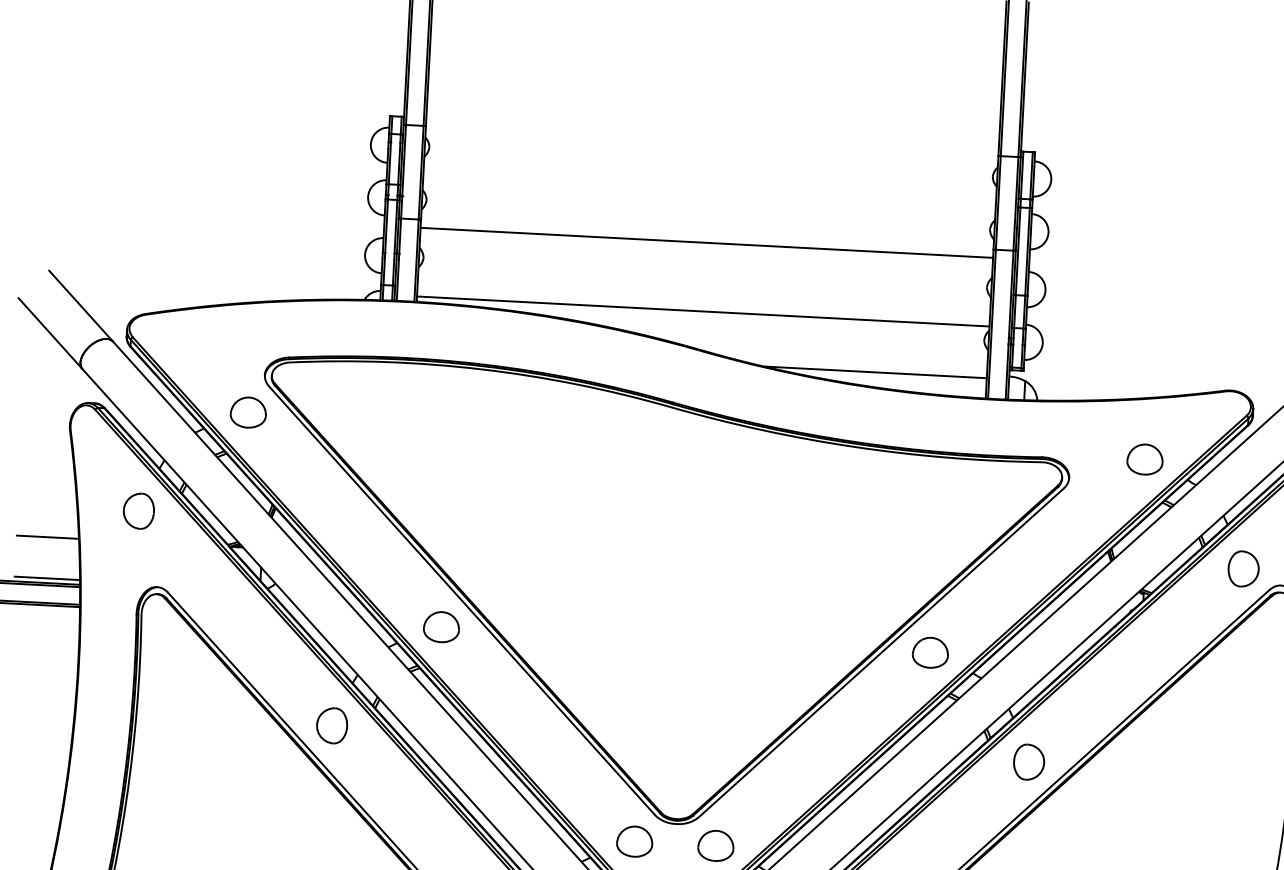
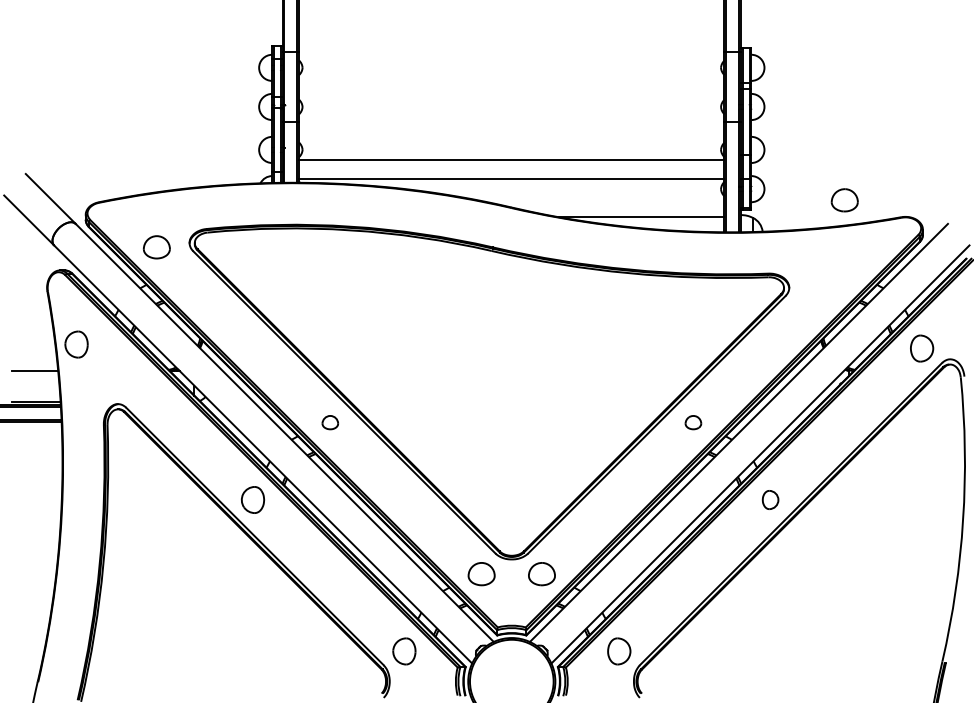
line: (706, 242) -> (511, 159), moved
part: (247, 412) -> (156, 247), moved
part: (1144, 459) -> (844, 200), moved
part: (138, 511) -> (76, 344), moved
part: (441, 626) -> (330, 422), size x0.6
part: (930, 652) -> (693, 422), size x0.6
part: (1028, 761) -> (770, 499), size x0.7

